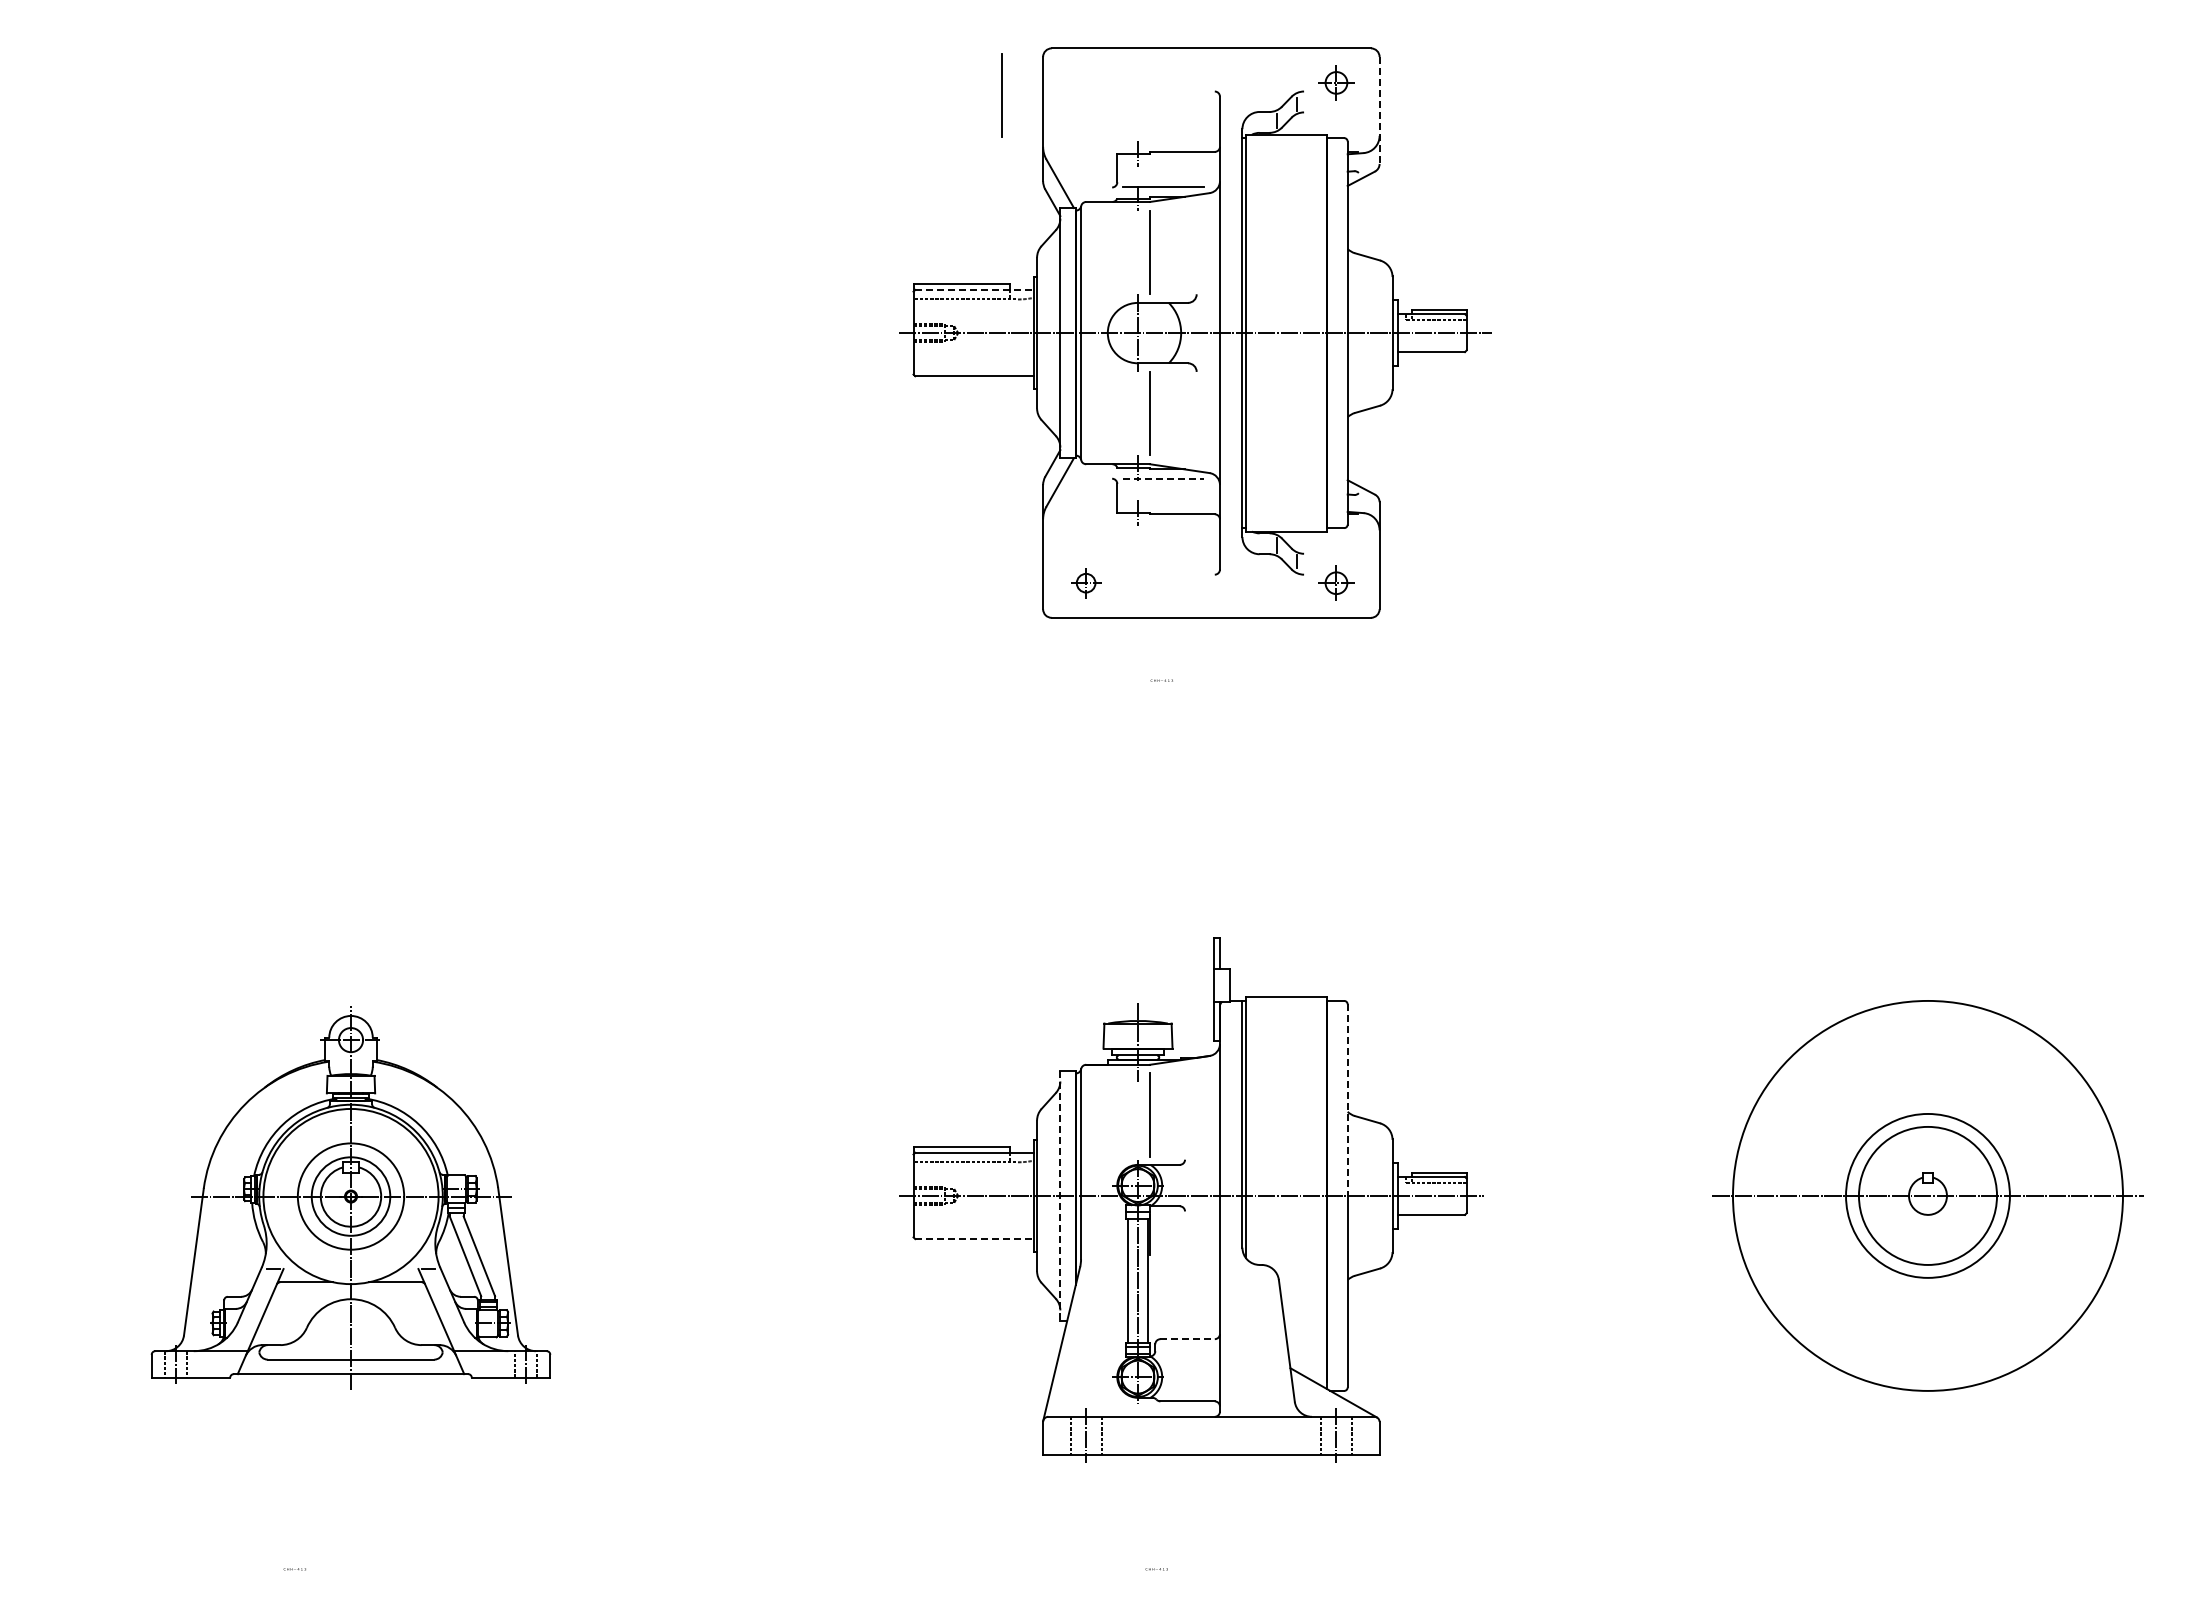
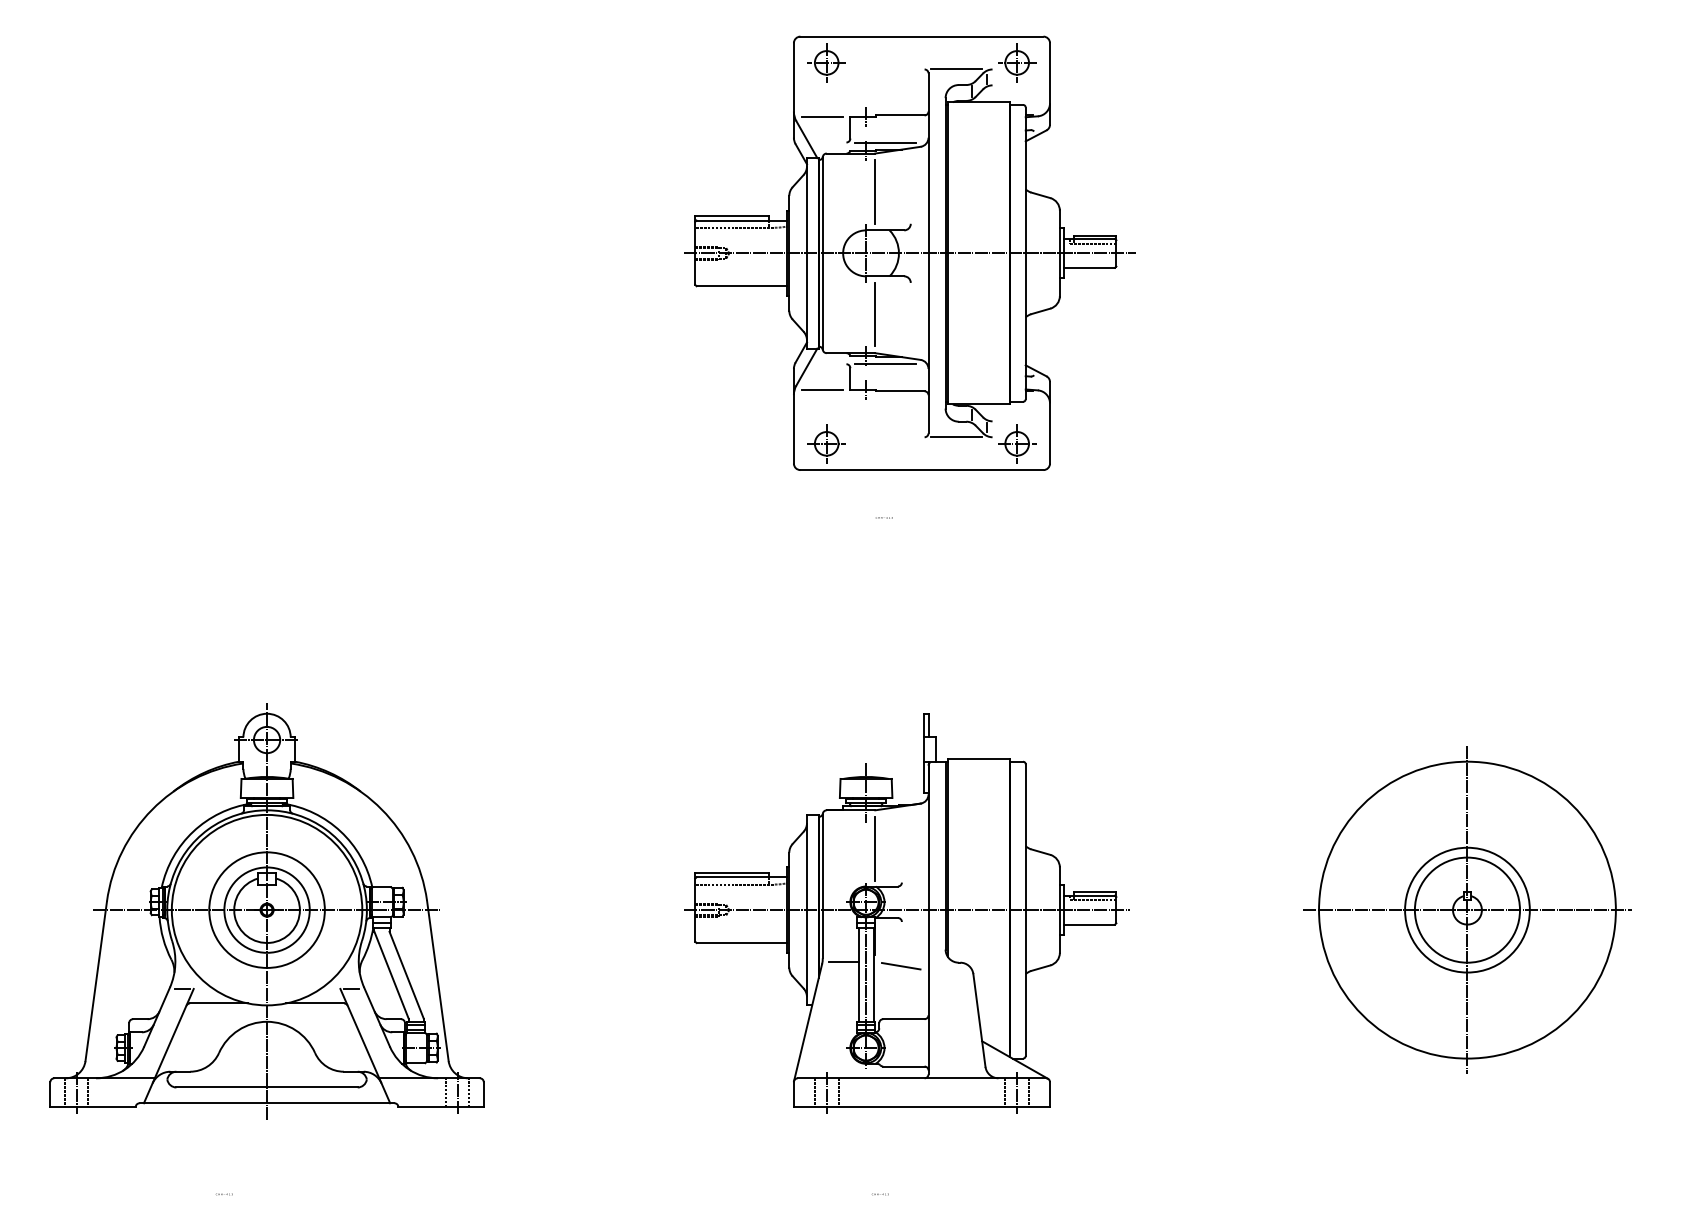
part: (1085, 82) -> (826, 62), added
part: (1336, 82) -> (1017, 62), size x1.43
line: (1256, 91) -> (956, 69), added
line: (1001, 95) -> (762, 72), removed
line: (1379, 110) -> (1049, 83), dashed -> solid
line: (1080, 153) -> (822, 116), added
line: (974, 289) -> (741, 220), dashed -> solid
line: (1164, 478) -> (886, 364), dashed -> solid
line: (1080, 512) -> (822, 389), added
line: (1256, 574) -> (956, 437), added
part: (1085, 582) -> (826, 443), size x1.67
part: (1336, 582) -> (1017, 443), size x1.43
line: (1347, 1100) -> (1025, 837), dashed -> solid
line: (1927, 1195) -> (1467, 909), added
line: (1060, 1196) -> (807, 910), dashed -> solid
part: (350, 1197) -> (266, 911), size x1.43
line: (974, 1239) -> (741, 943), dashed -> solid
line: (1108, 1263) -> (843, 961), added
line: (1183, 1269) -> (900, 966), added
line: (1188, 1339) -> (904, 1019), dashed -> solid

